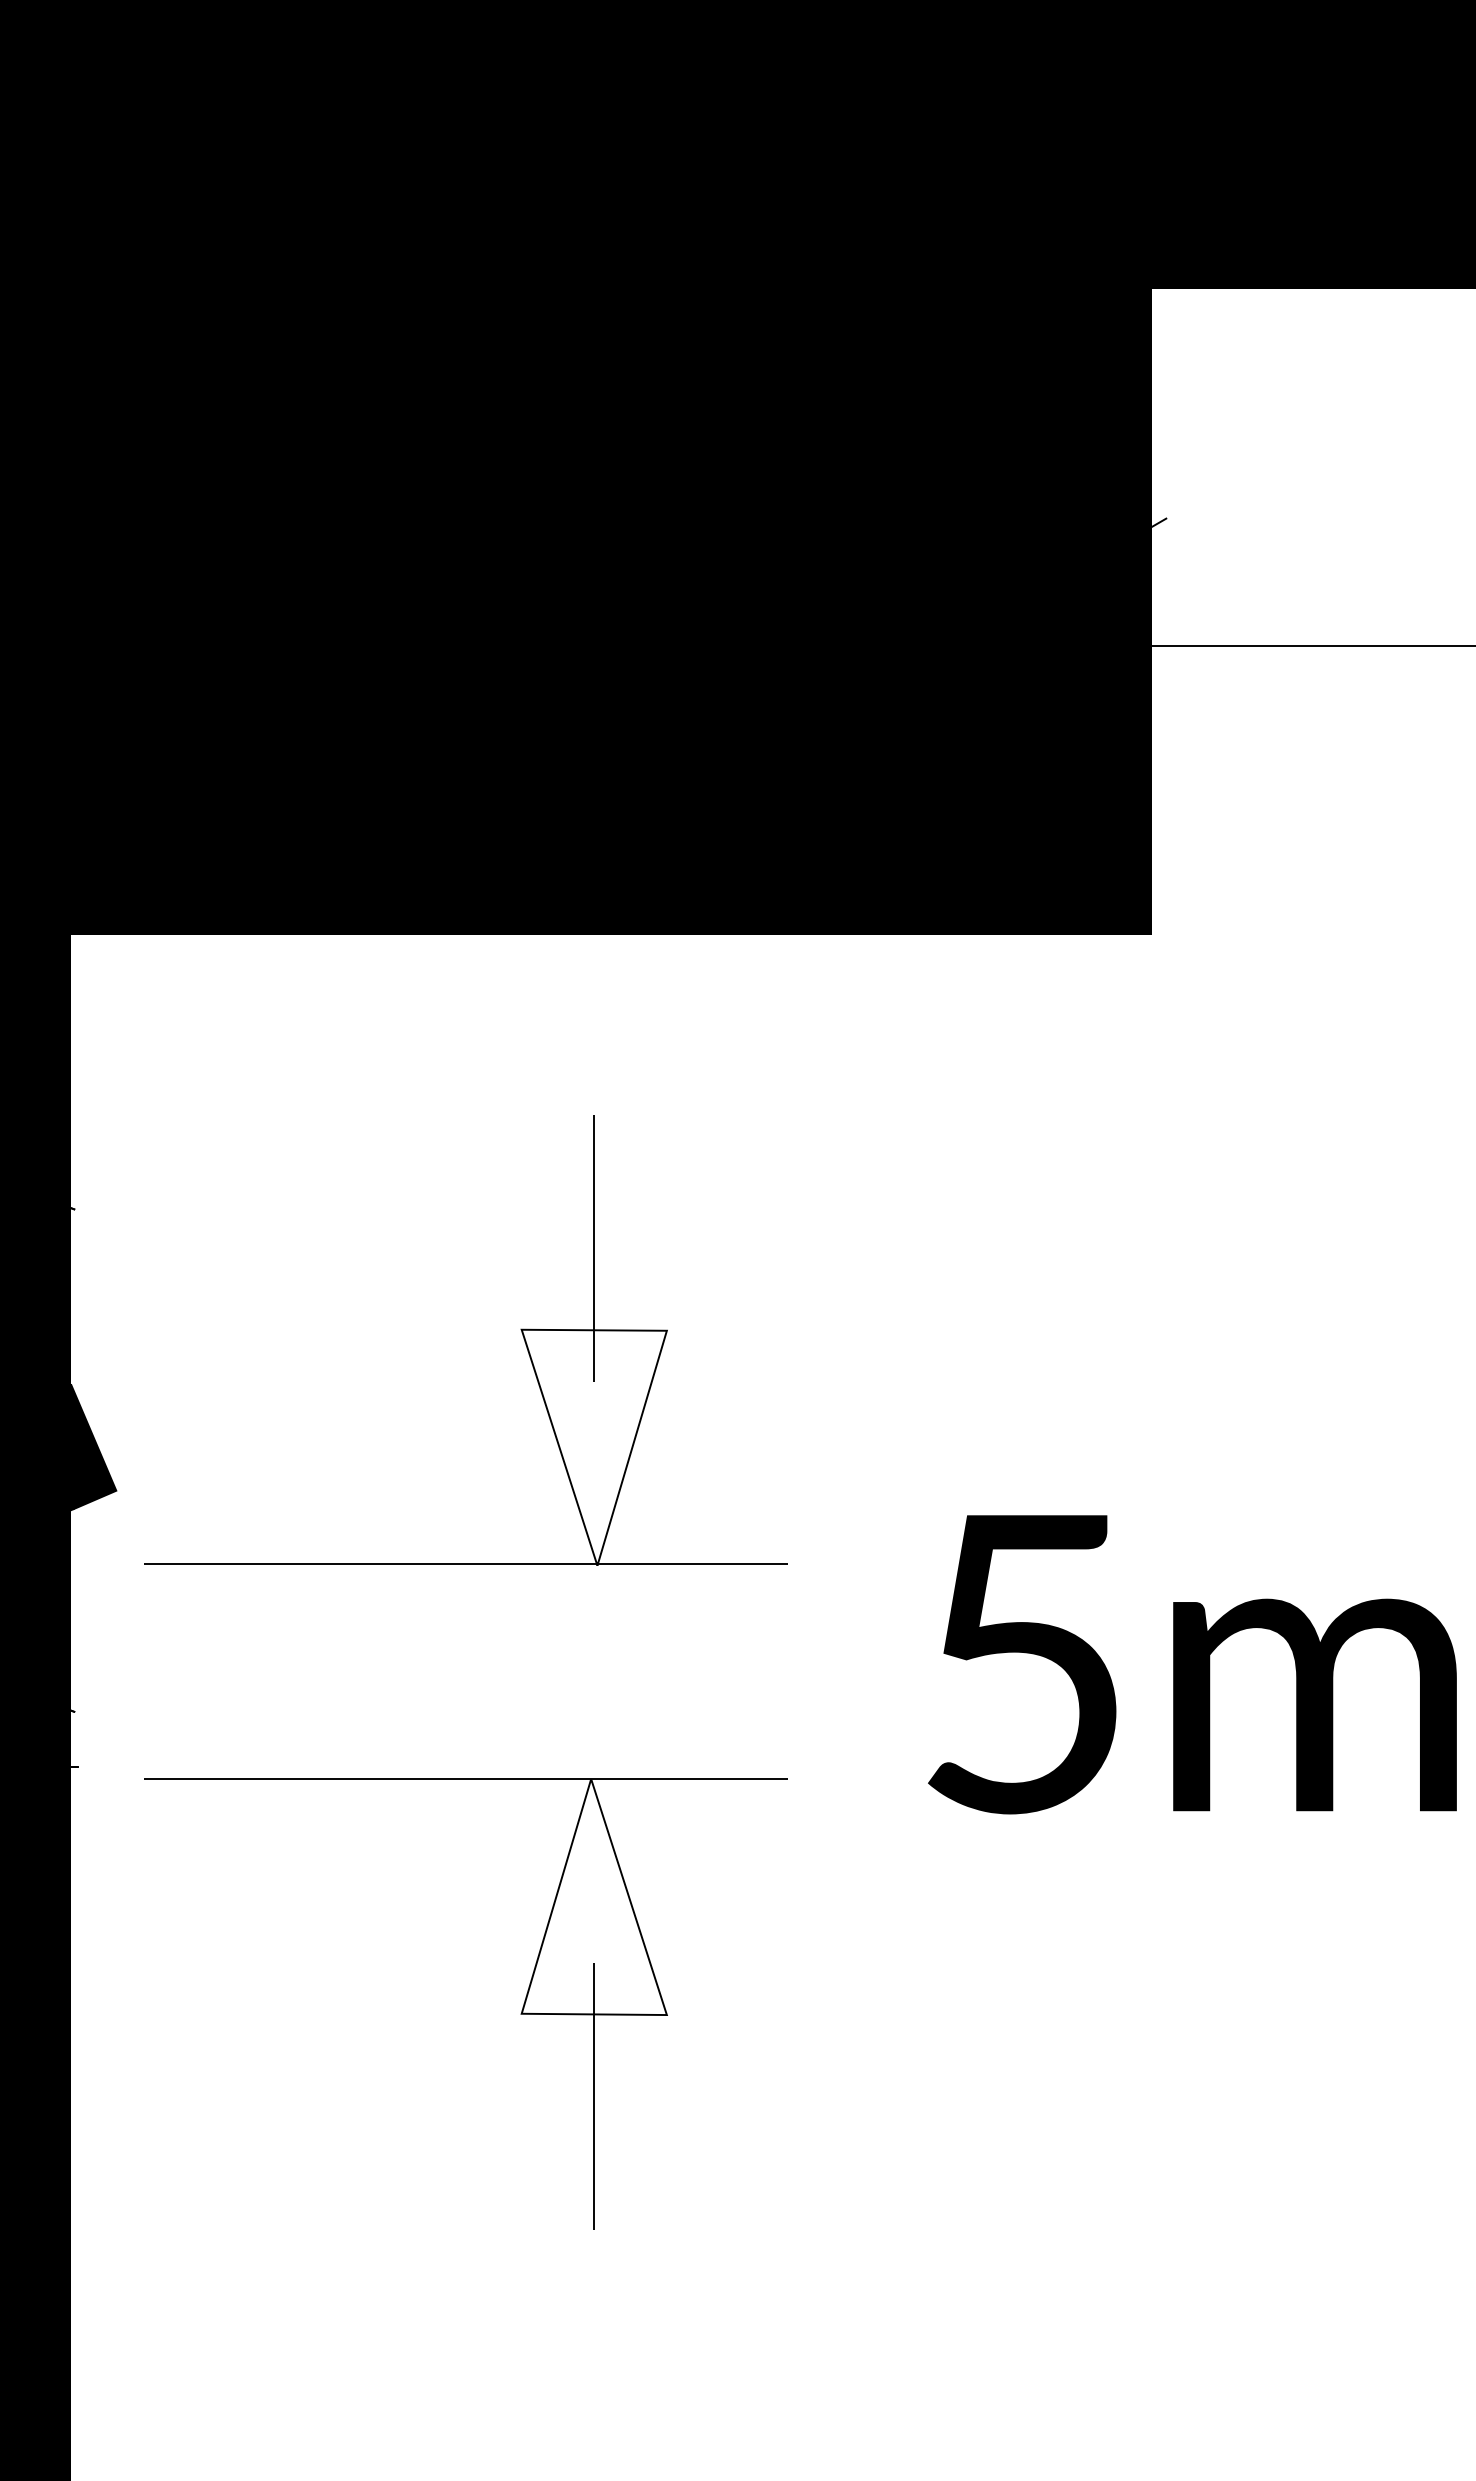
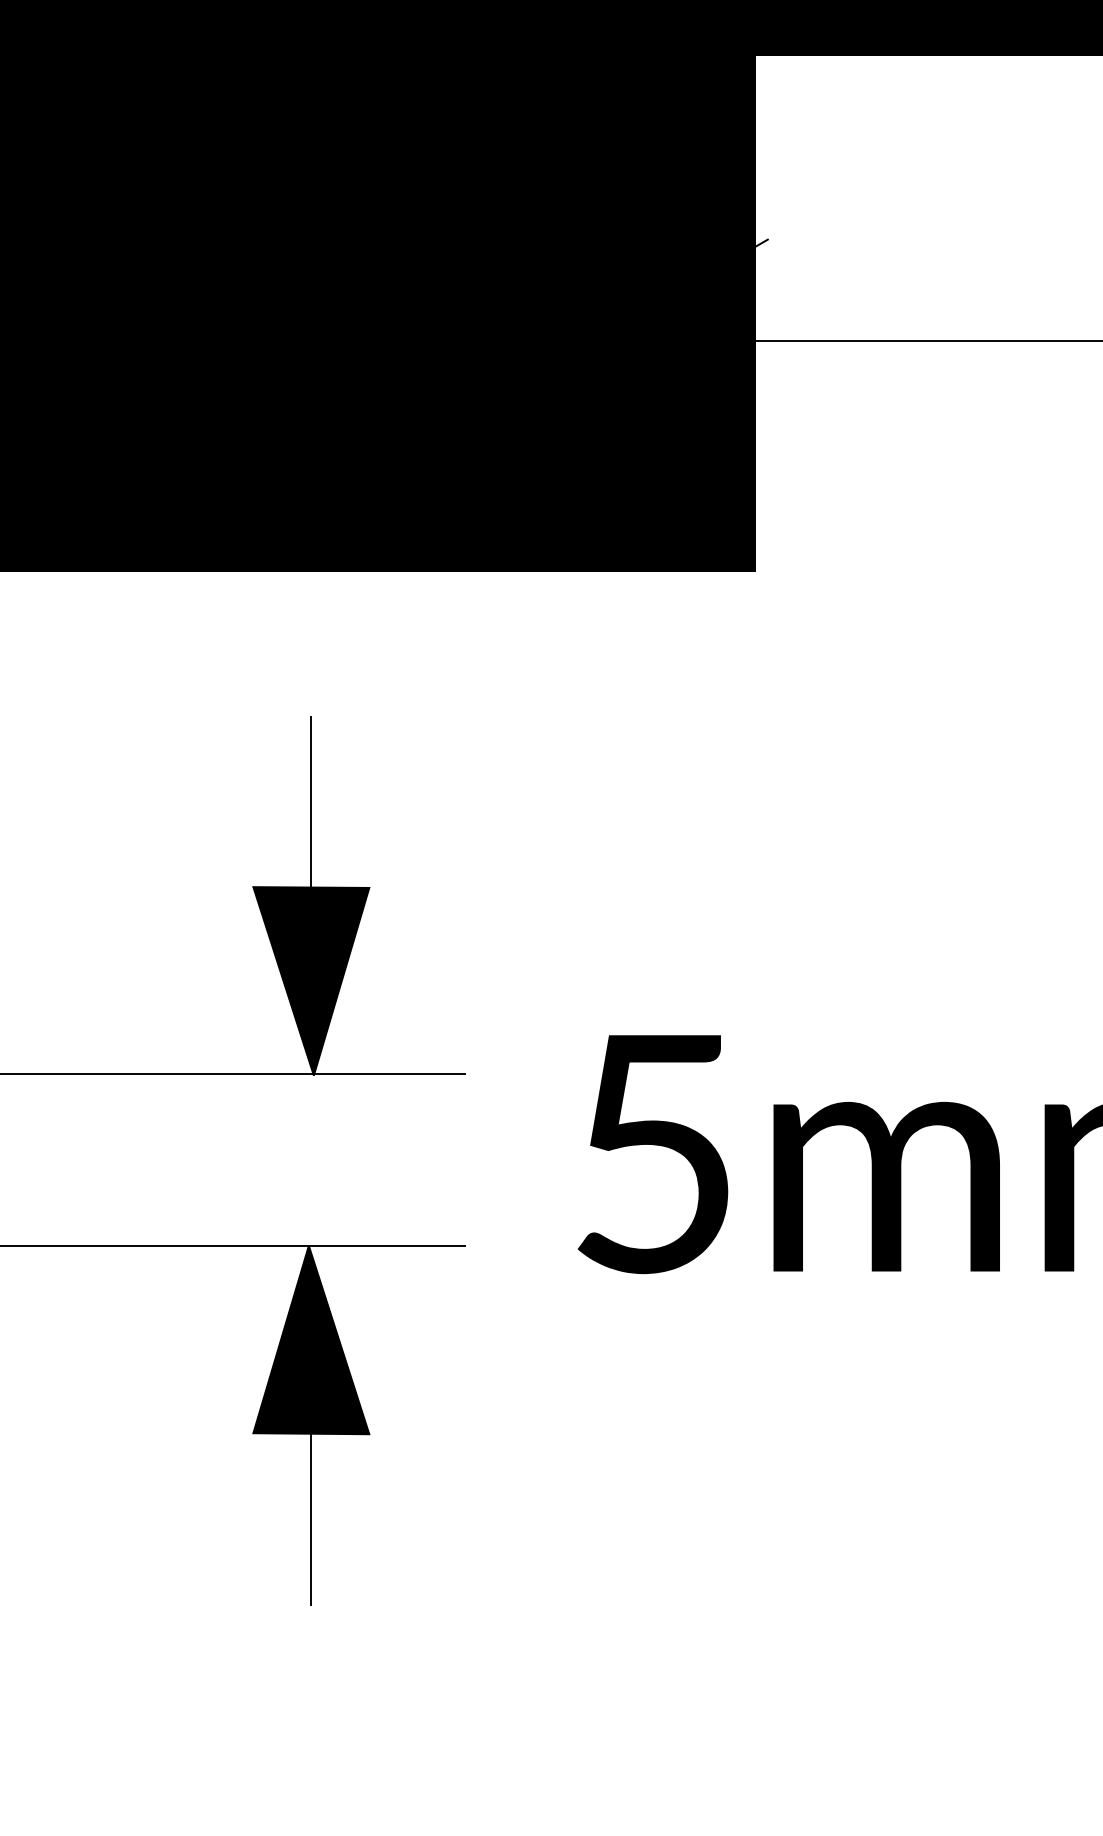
fill: (593, 1447) -> (310, 981), added
fill: (593, 1897) -> (310, 1340), added

